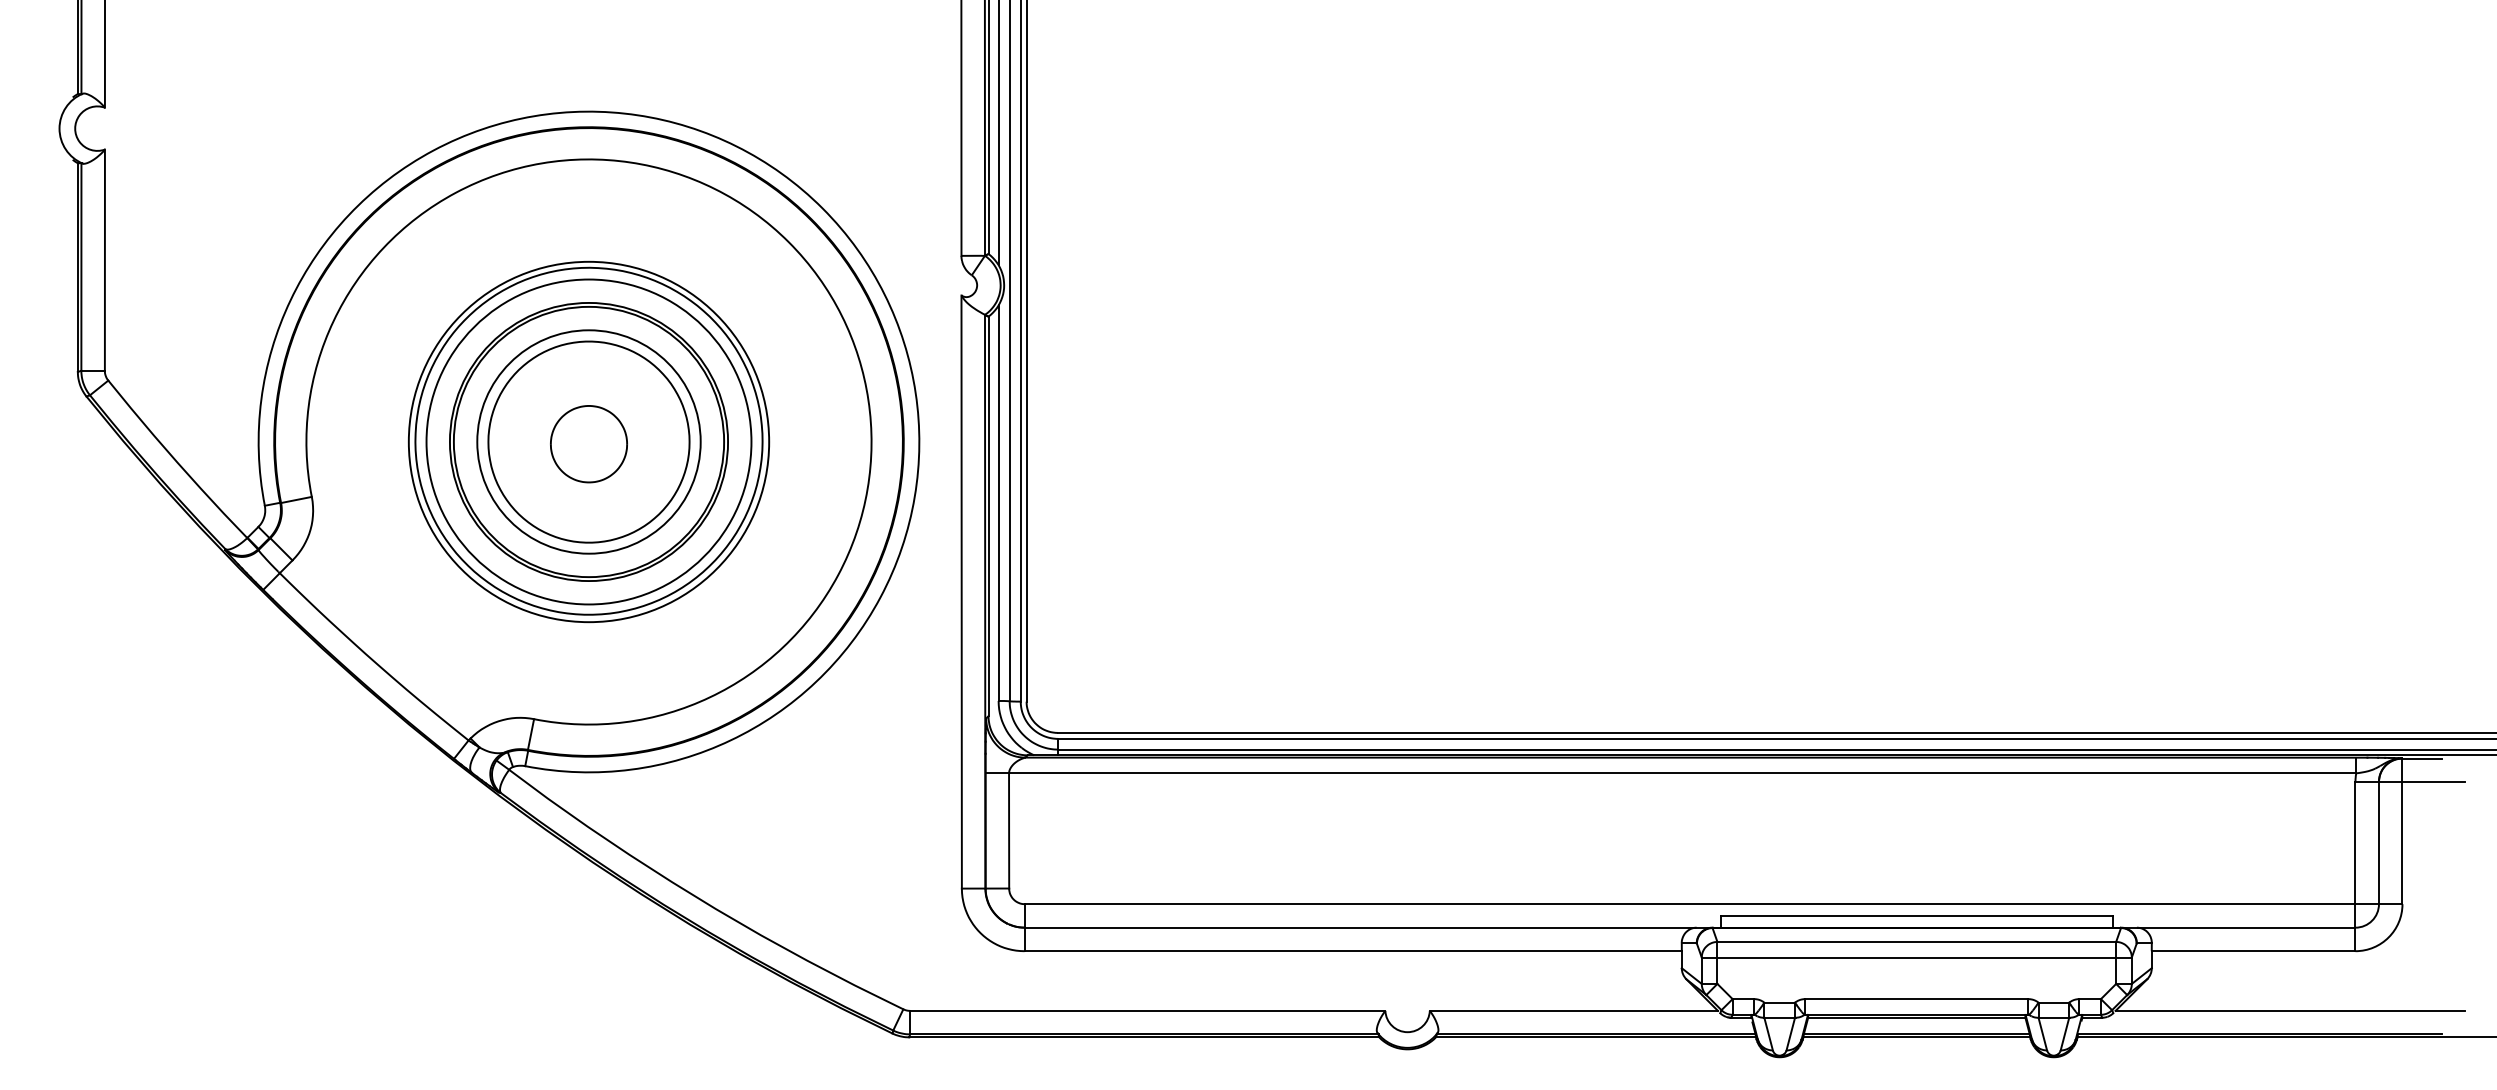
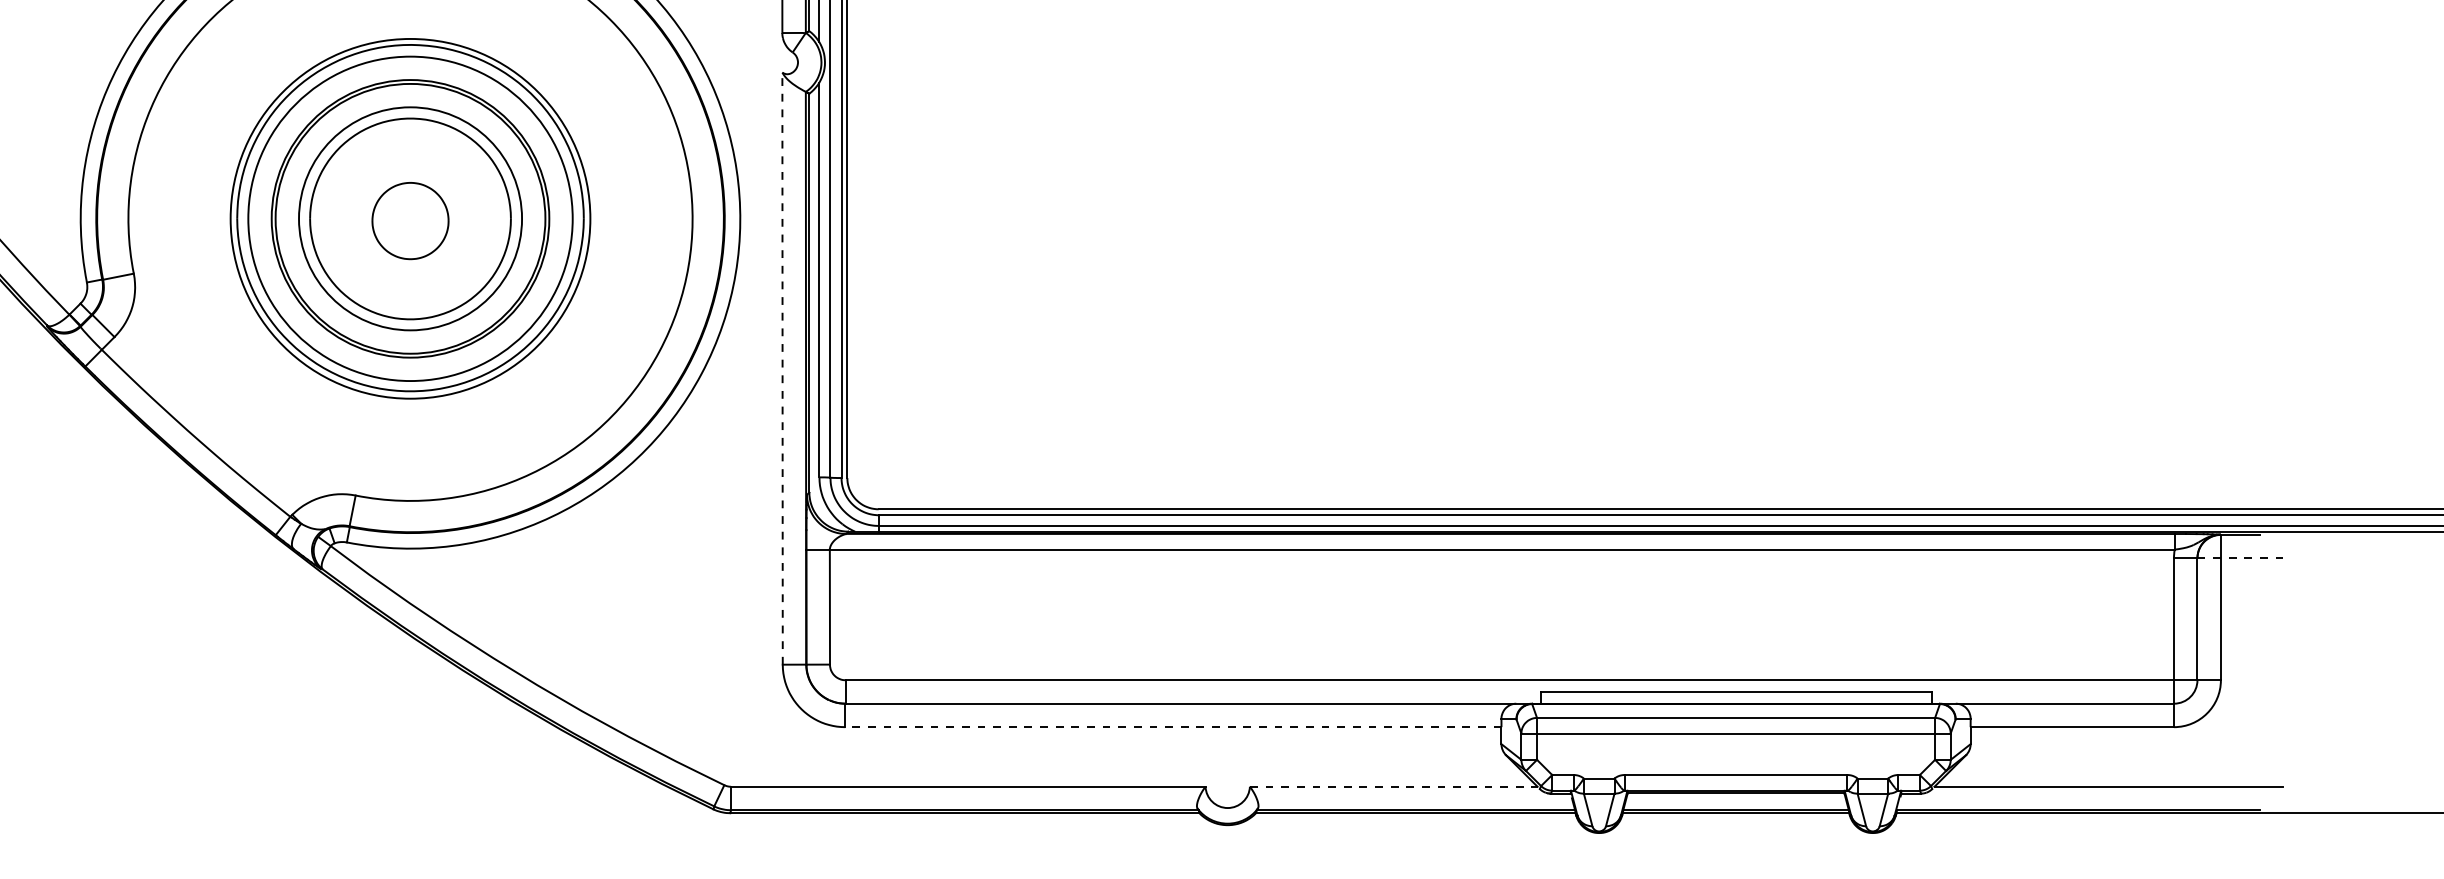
line: (961, 592) -> (782, 369), solid -> dashed
line: (2421, 782) -> (2239, 558), solid -> dashed
line: (1353, 951) -> (1173, 727), solid -> dashed
line: (1574, 1010) -> (1394, 786), solid -> dashed

